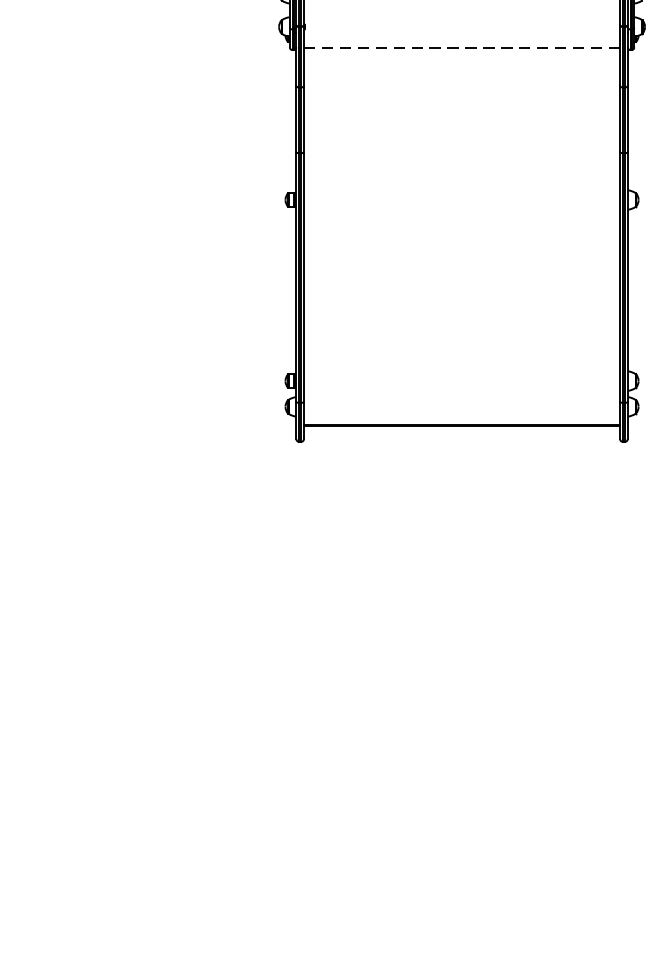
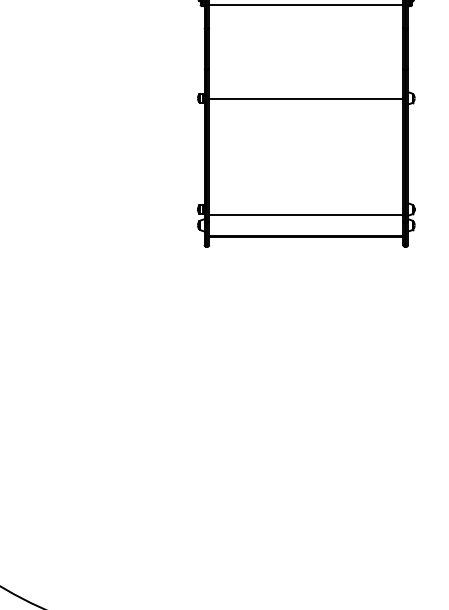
line: (462, 47) -> (306, 4), dashed -> solid
line: (462, 200) -> (306, 98), added
line: (462, 389) -> (306, 214), added

